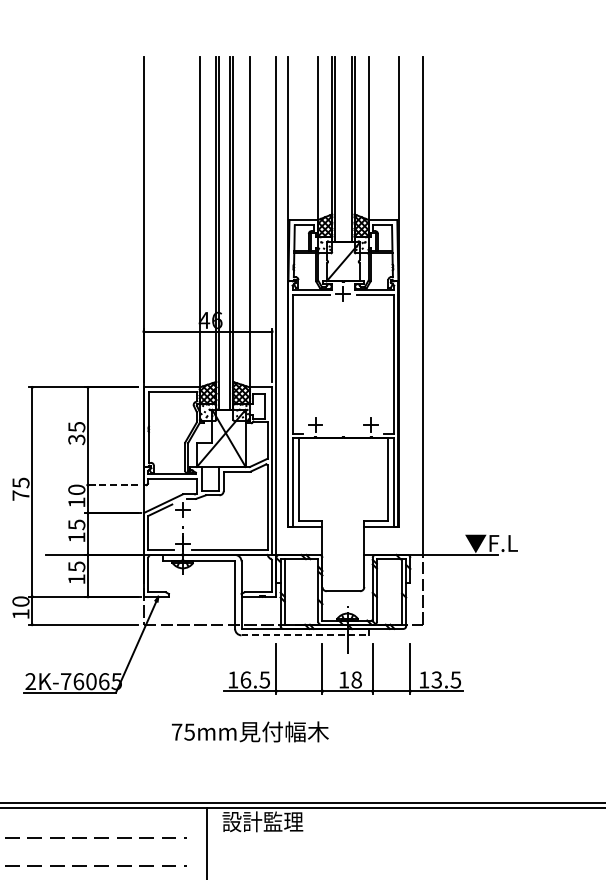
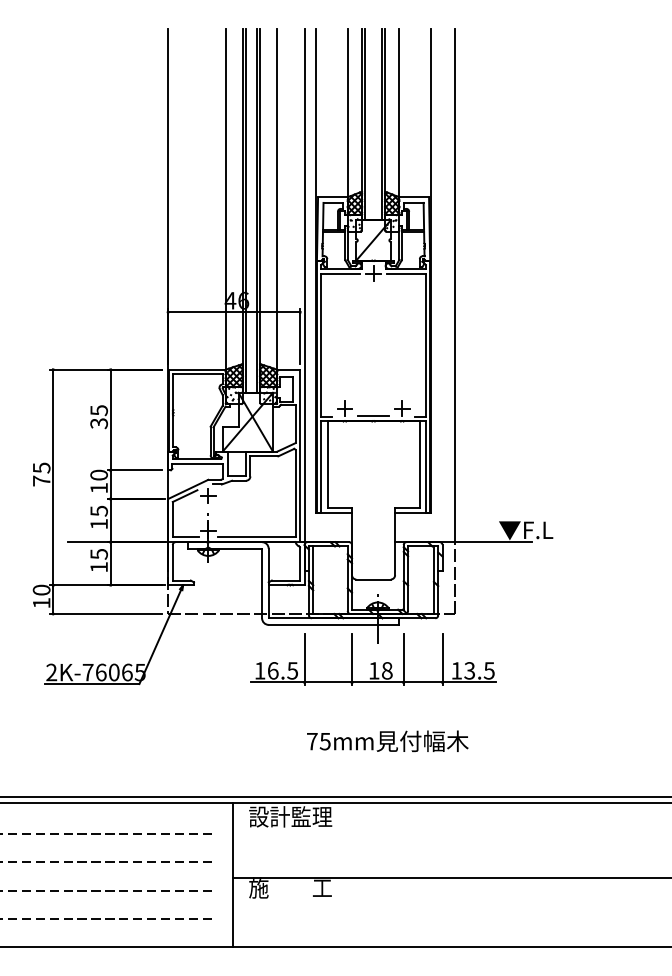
line: (343, 432) -> (373, 416), added
line: (111, 485) -> (134, 470), dashed -> solid
line: (305, 634) -> (334, 624), dashed -> solid
text: (250, 732) -> (387, 741), moved

